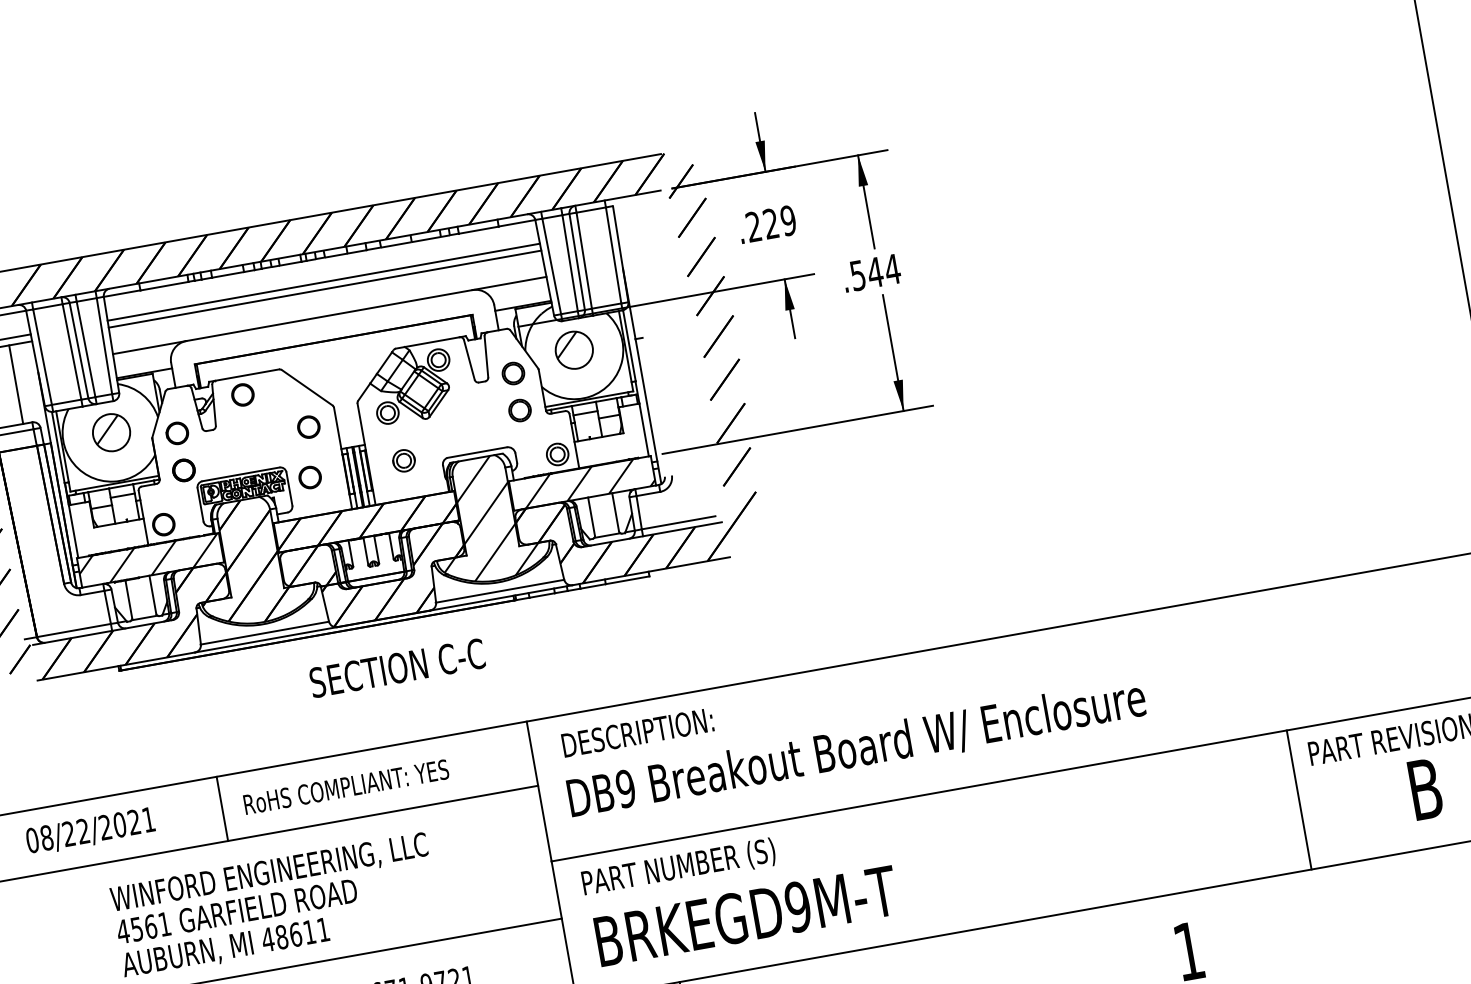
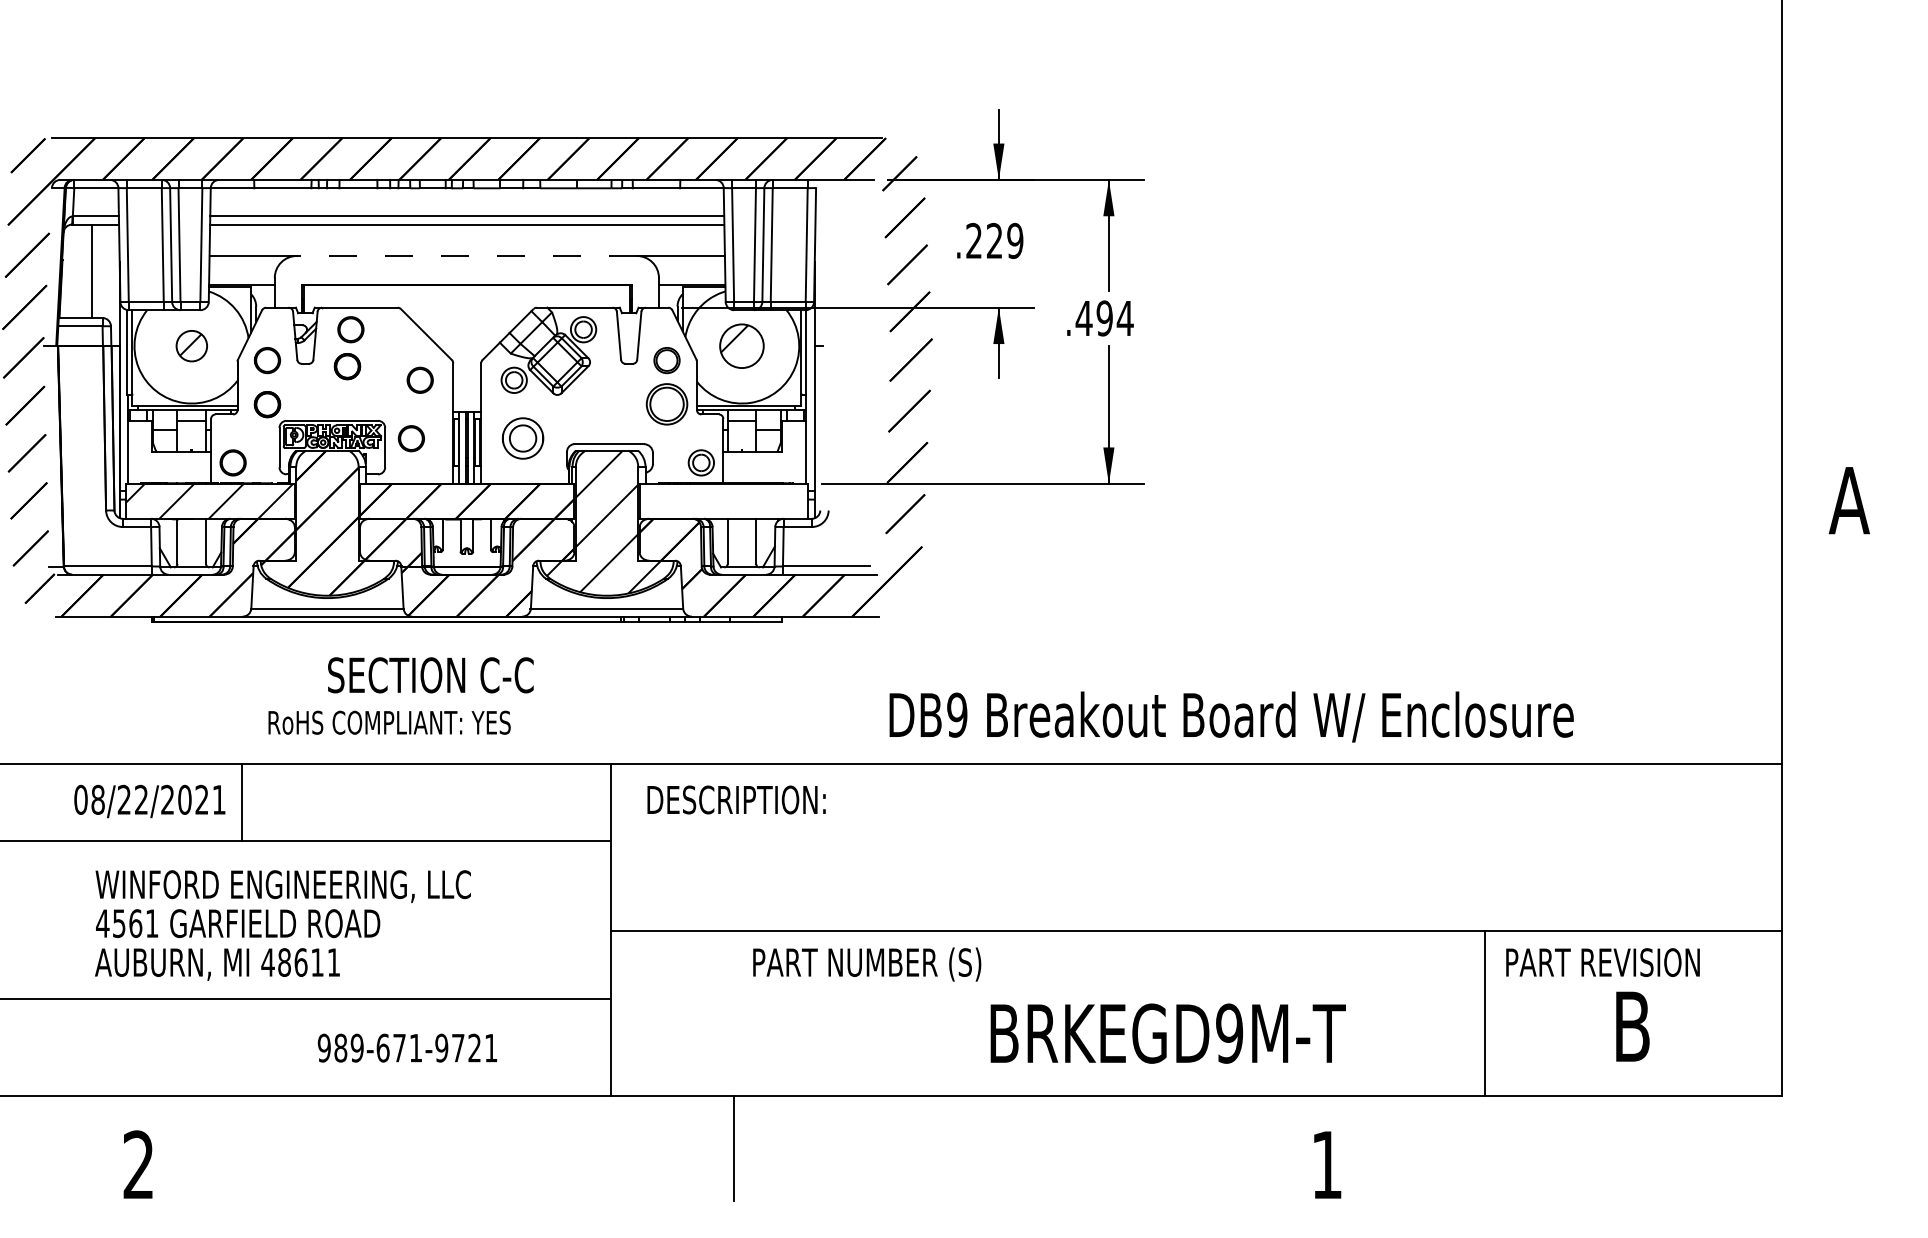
text: (866, 274) -> (1094, 318), .544 -> .494
line: (329, 315) -> (466, 255), solid -> dashed
part: (519, 410) -> (666, 404), size x1.6
part: (245, 426) -> (347, 366), added
part: (111, 432) -> (191, 345), size x0.7
part: (403, 460) -> (522, 438), size x1.6
hatch: (587, 481) -> (730, 500), removed
text: (397, 668) -> (430, 675), moved
text: (856, 748) -> (1231, 716), moved
text: (346, 786) -> (389, 722), moved
text: (90, 831) -> (149, 801), moved
text: (679, 868) -> (867, 964), moved
text: (745, 916) -> (1167, 1033), moved

